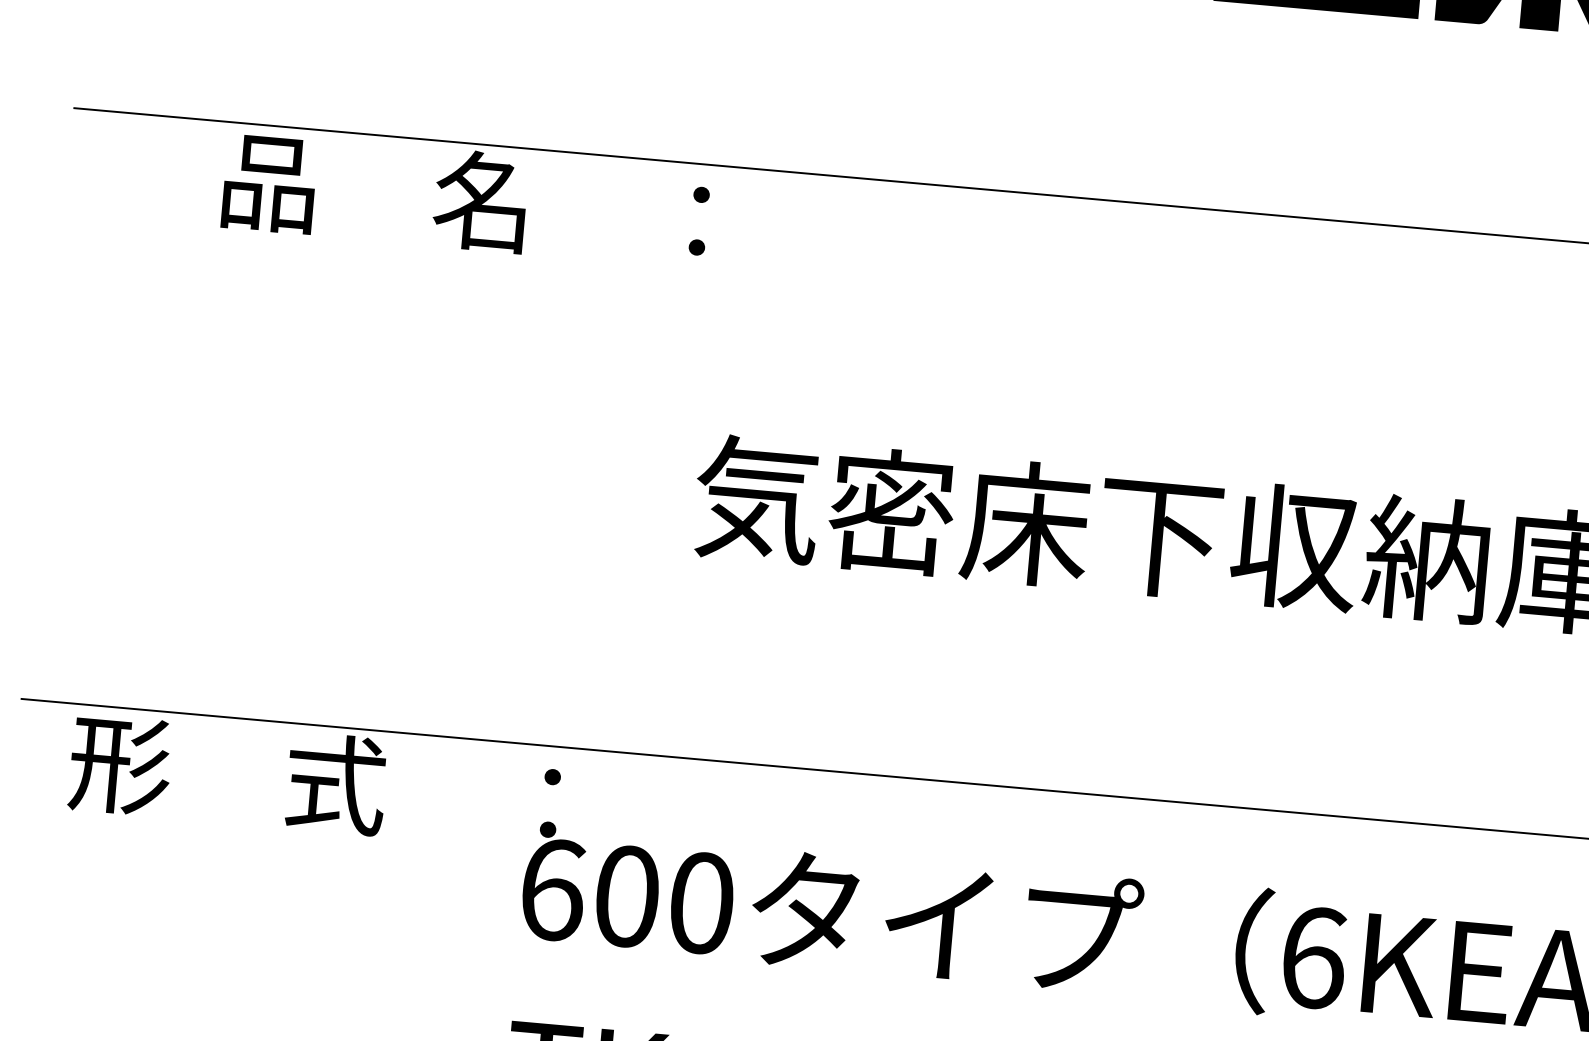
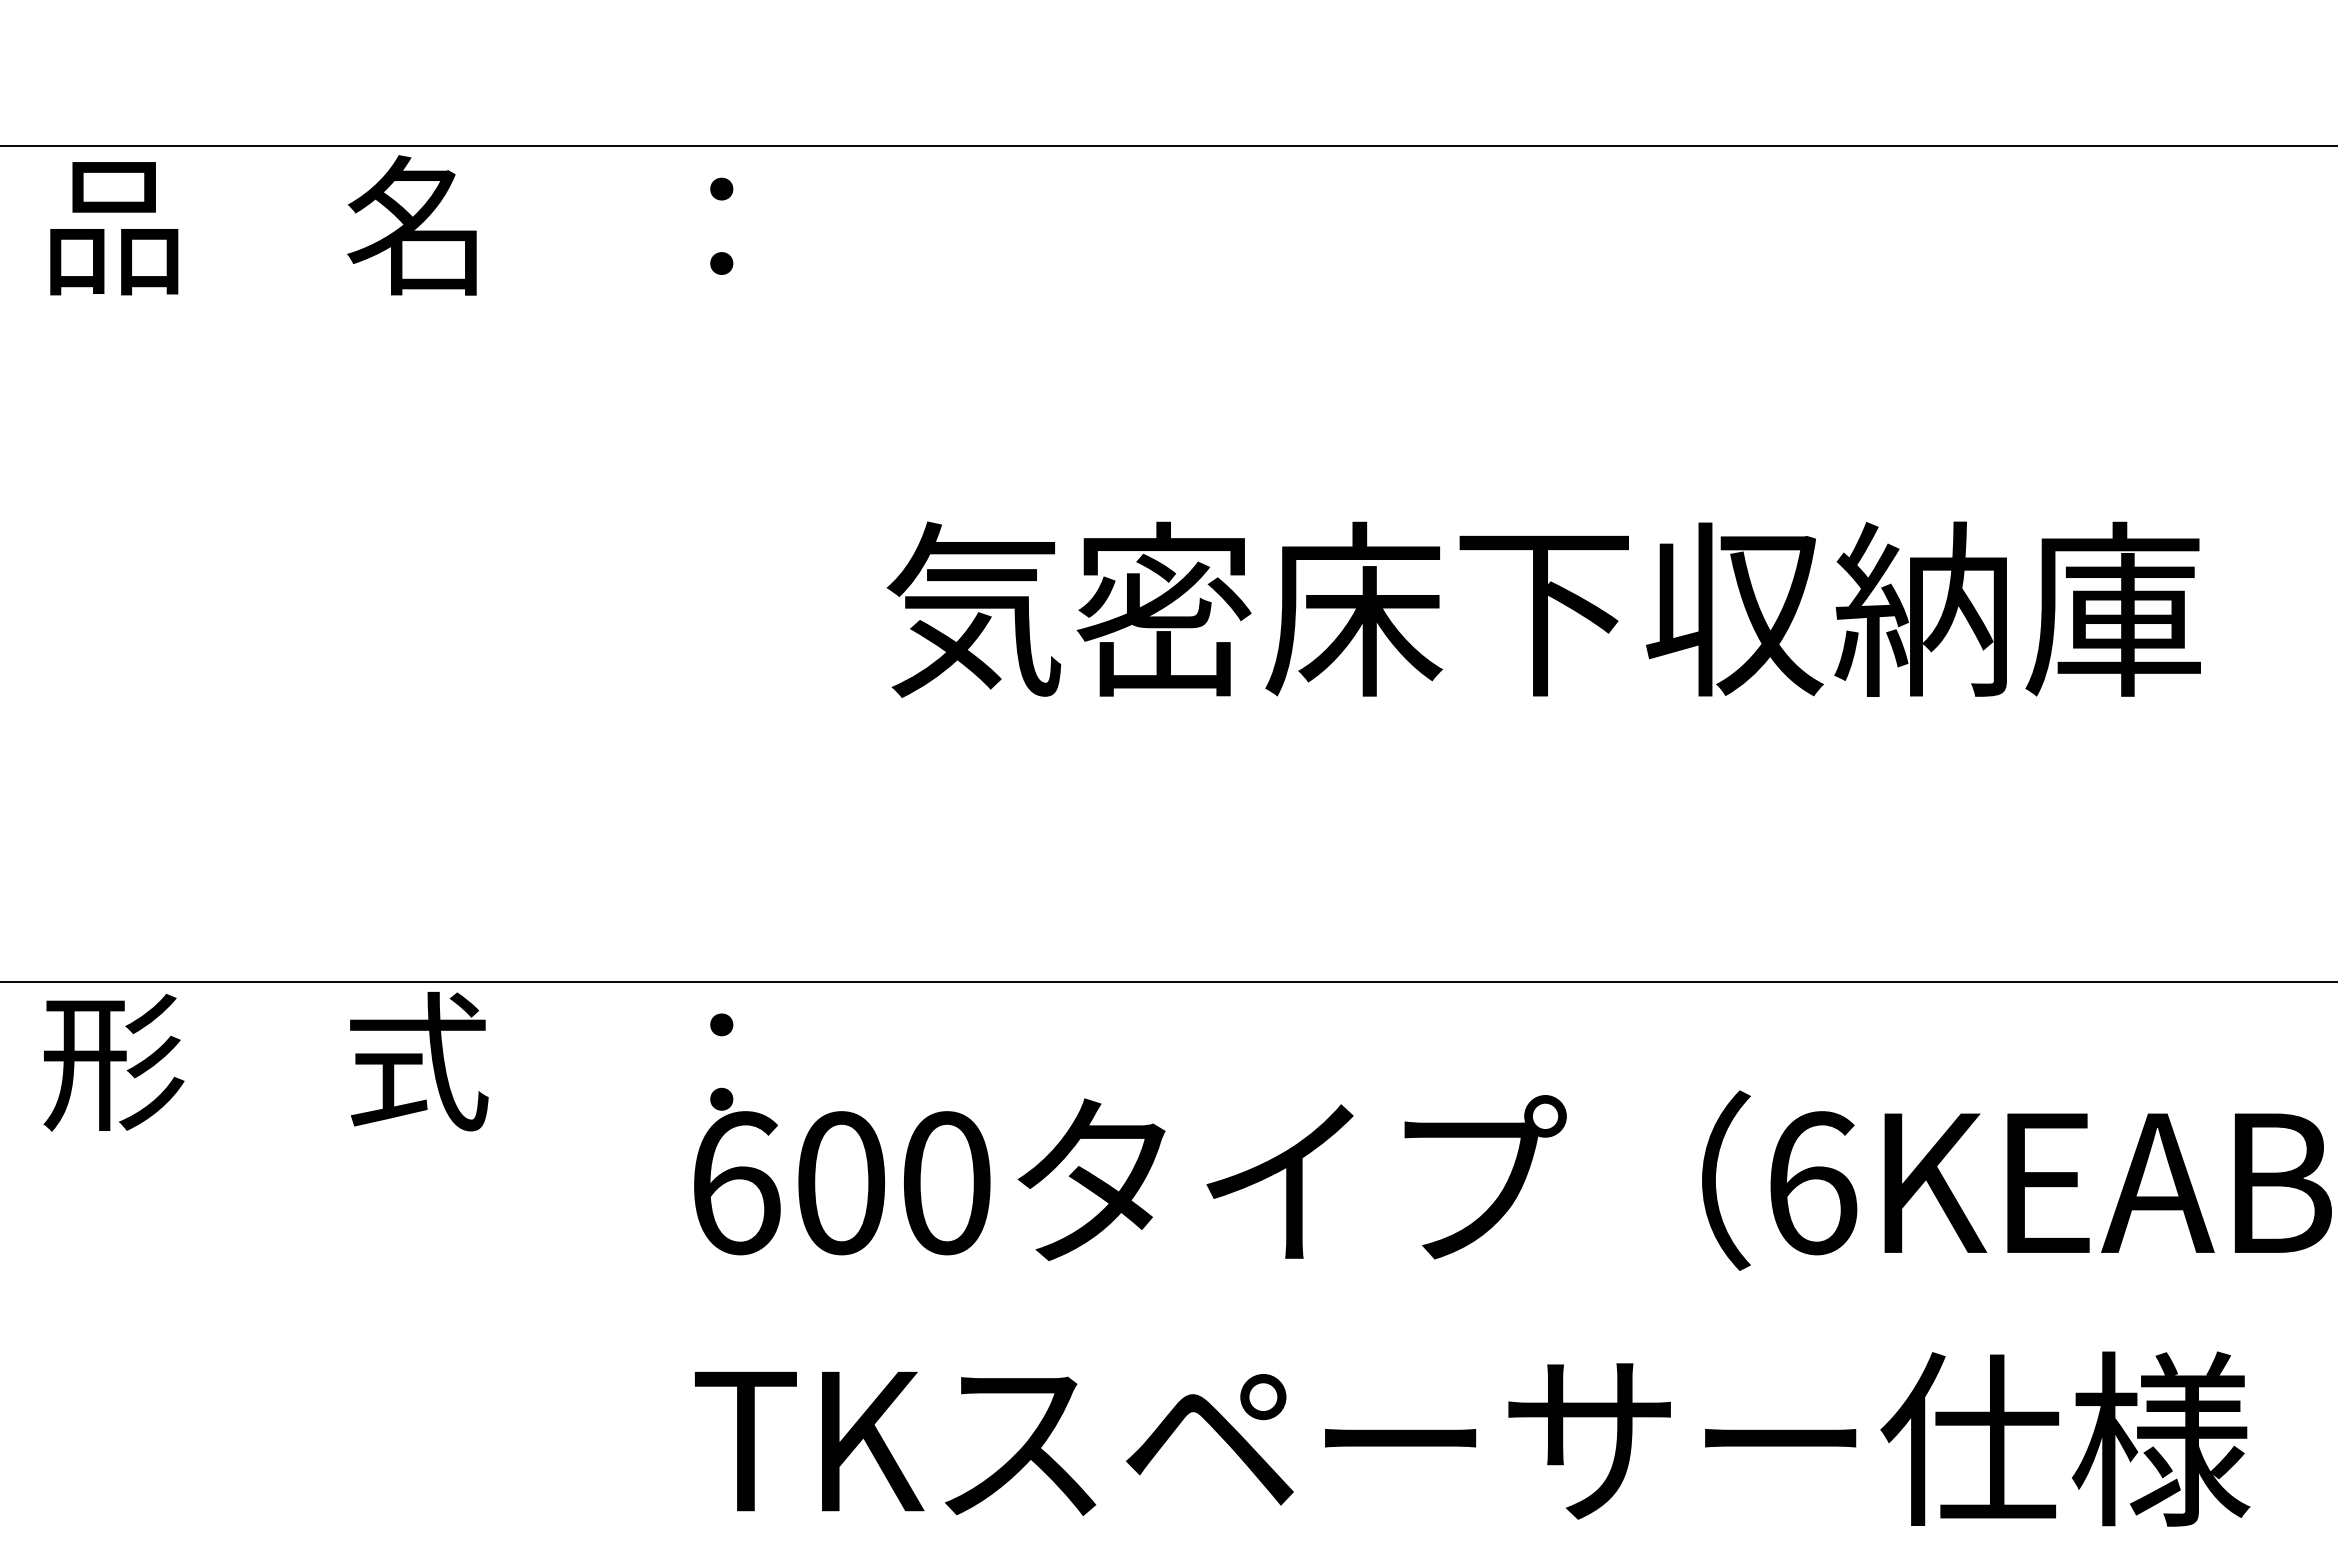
text: (465, 199) -> (391, 225), moved

